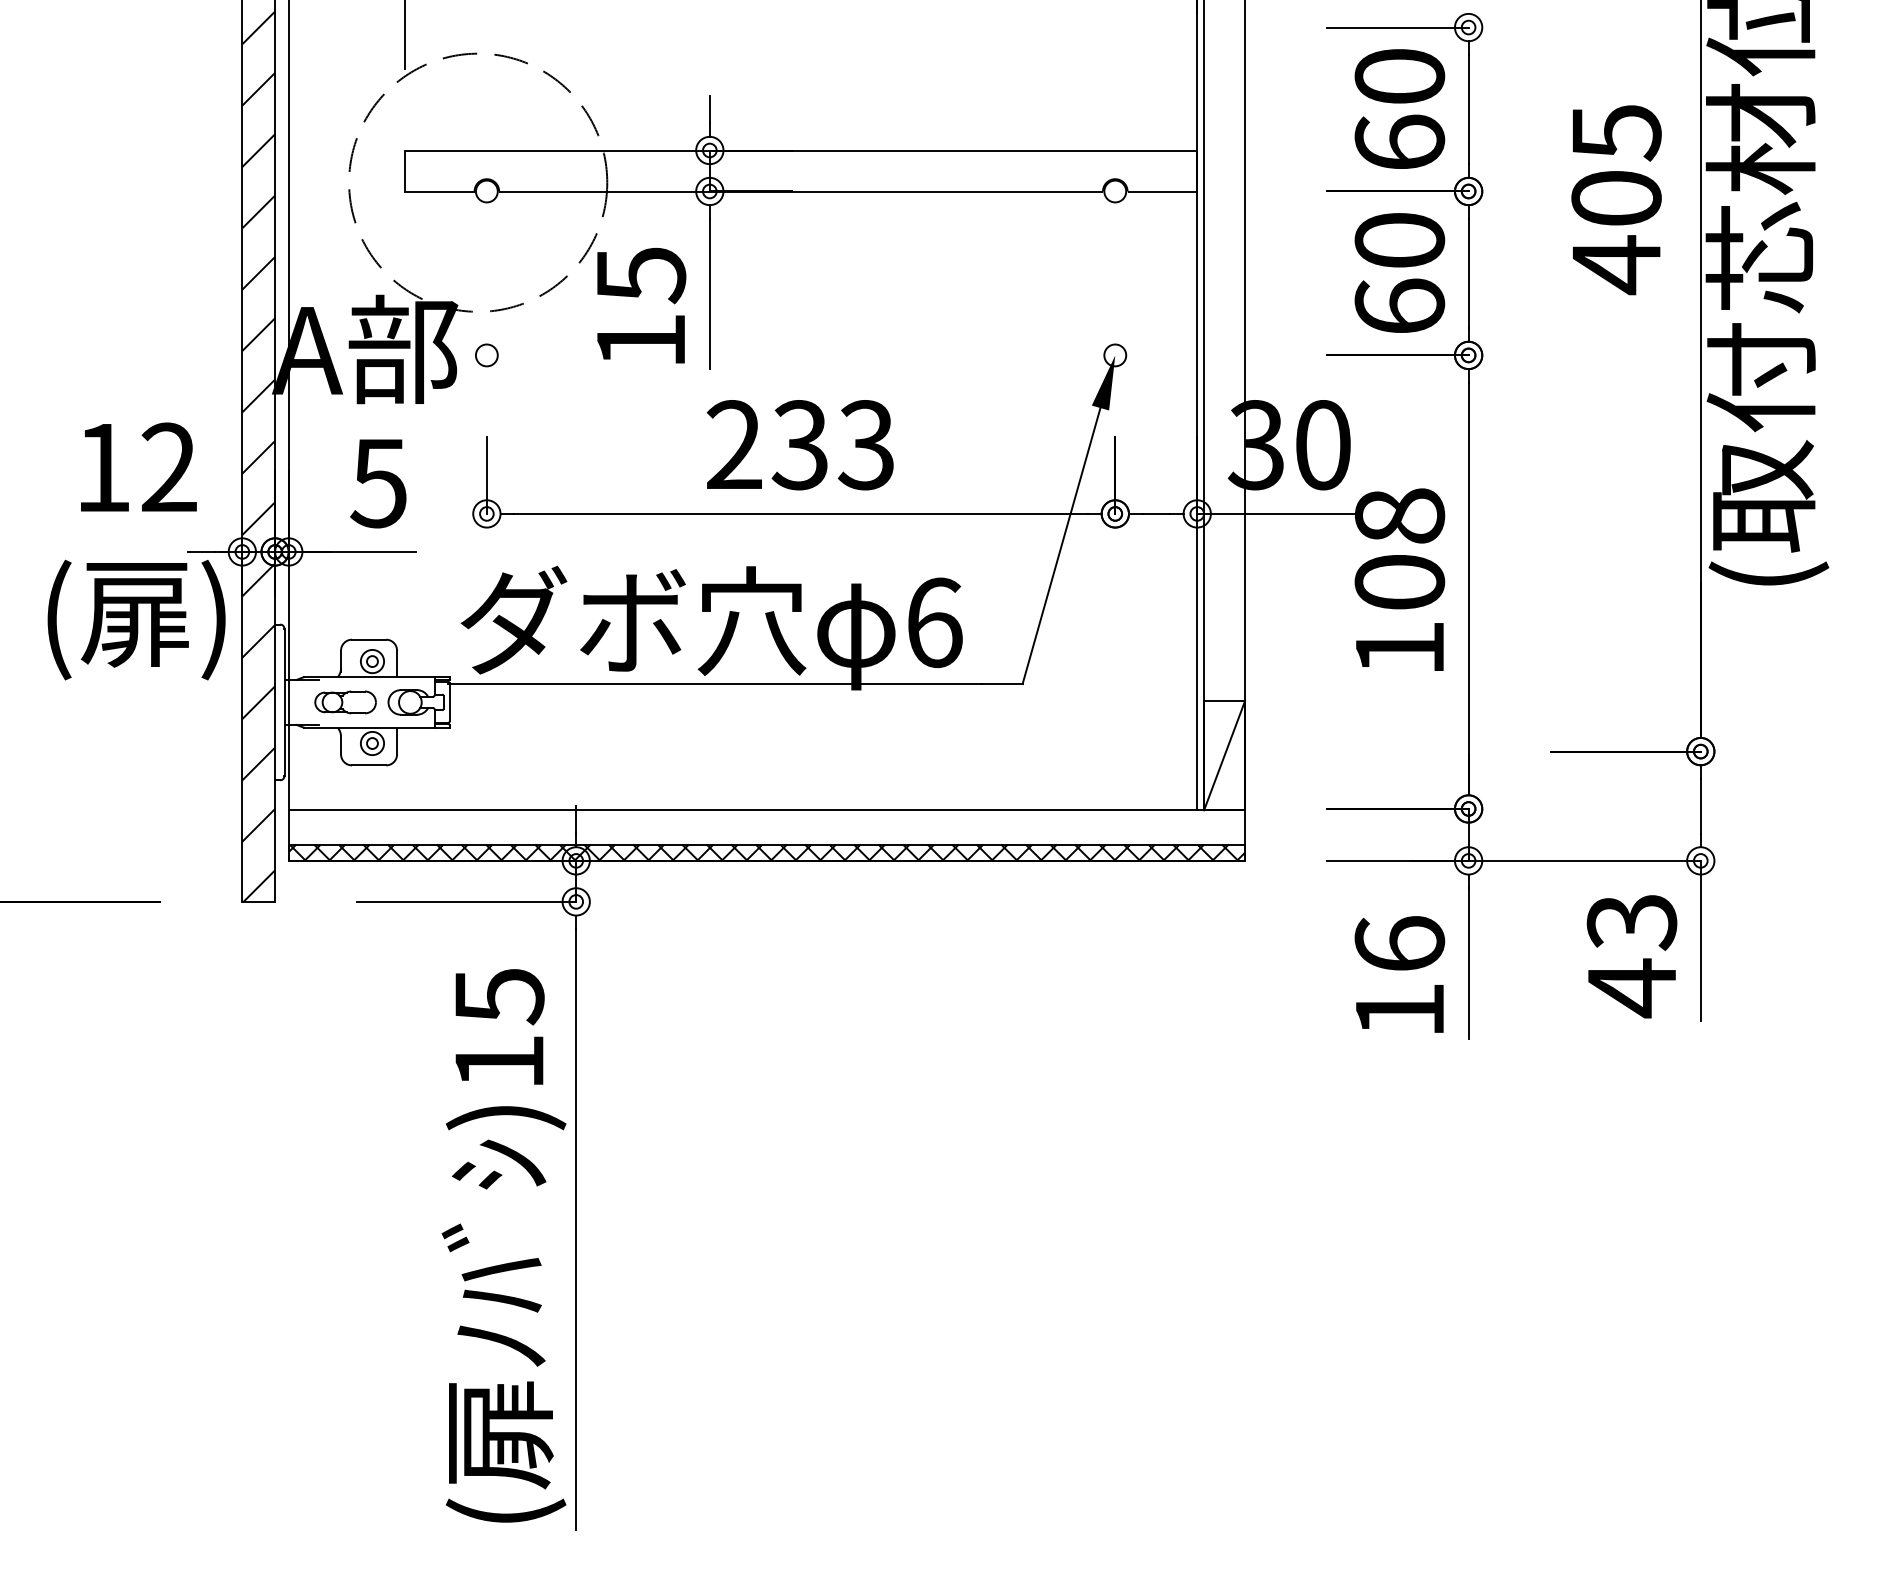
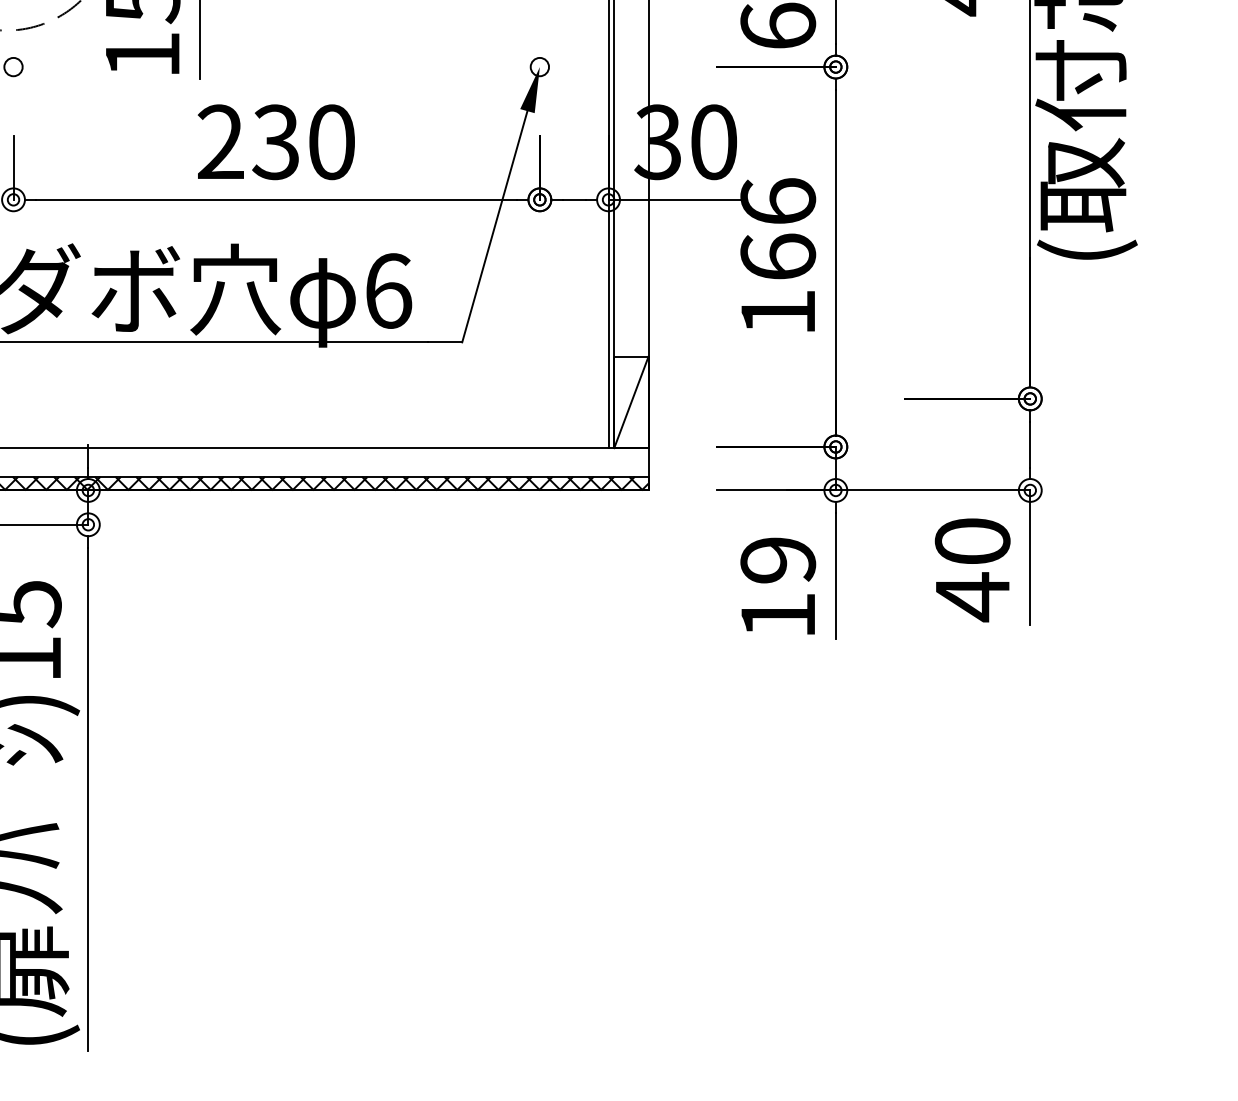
text: (865, 445) -> (330, 142), 233 -> 230
text: (1399, 548) -> (777, 228), 108 -> 166
text: (1631, 922) -> (972, 542), 43 -> 40
text: (1399, 943) -> (777, 559), 16 -> 19

